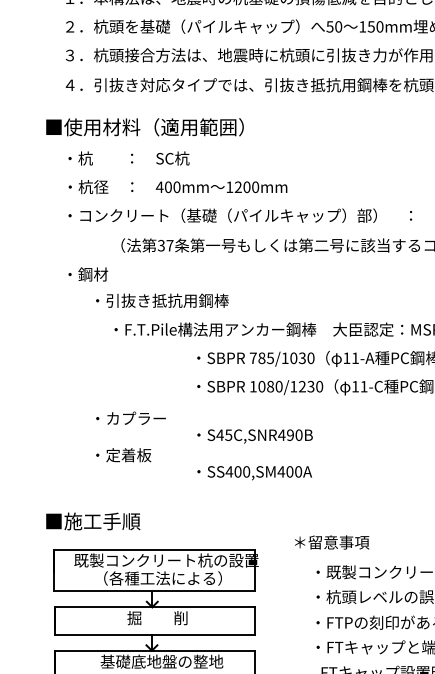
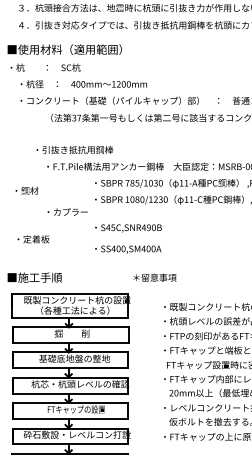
text: (128, 158) -> (45, 67), moved
text: (87, 273) -> (26, 190), moved
text: (130, 417) -> (67, 211), moved
text: (123, 455) -> (33, 239), moved
text: (331, 541) -> (154, 277), moved

